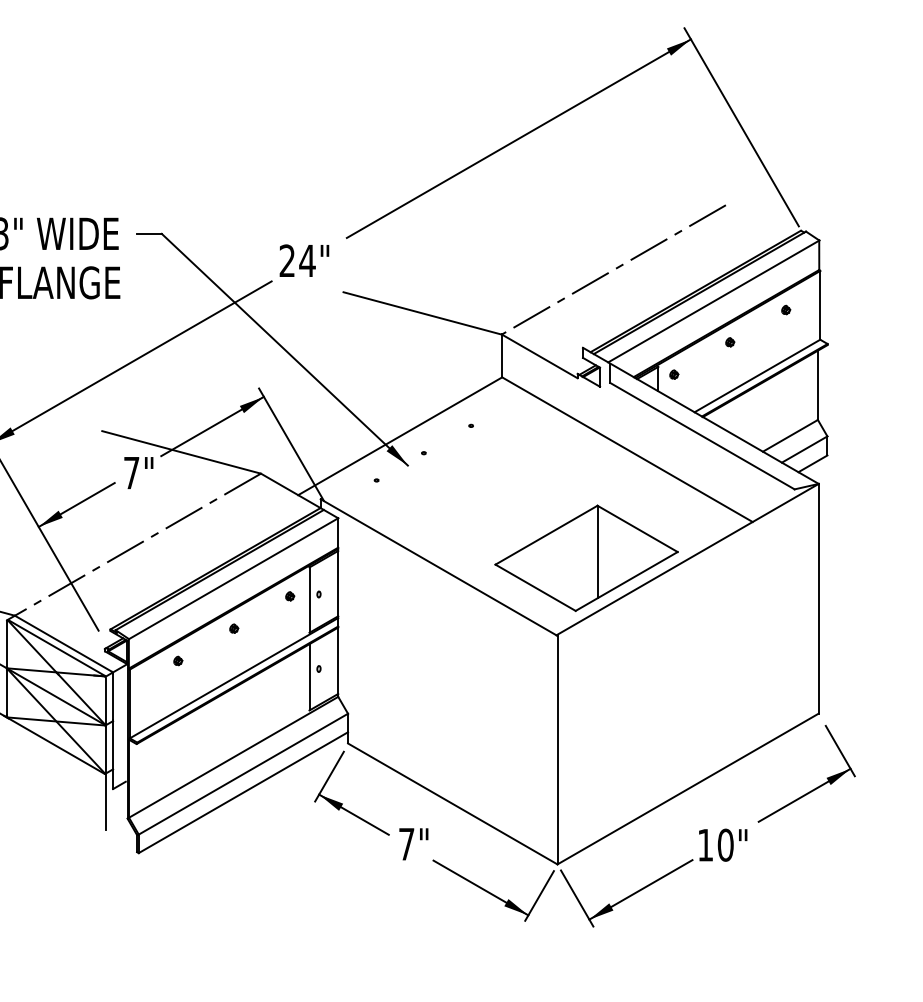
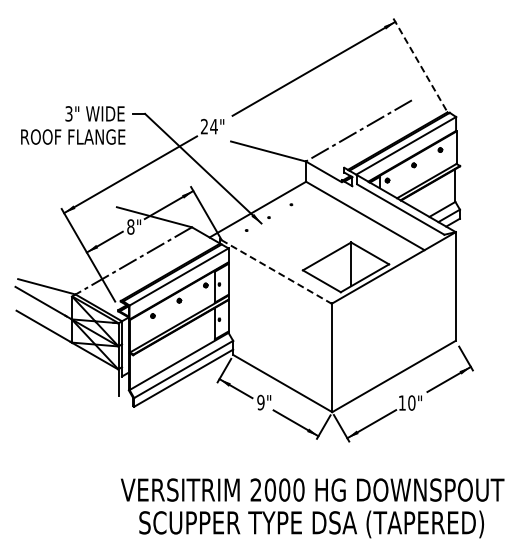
line: (741, 127) -> (419, 63), solid -> dashed
text: (130, 471) -> (130, 226), 7" -> 8"
line: (439, 567) -> (276, 271), solid -> dashed
text: (405, 844) -> (260, 402), 7" -> 9"

